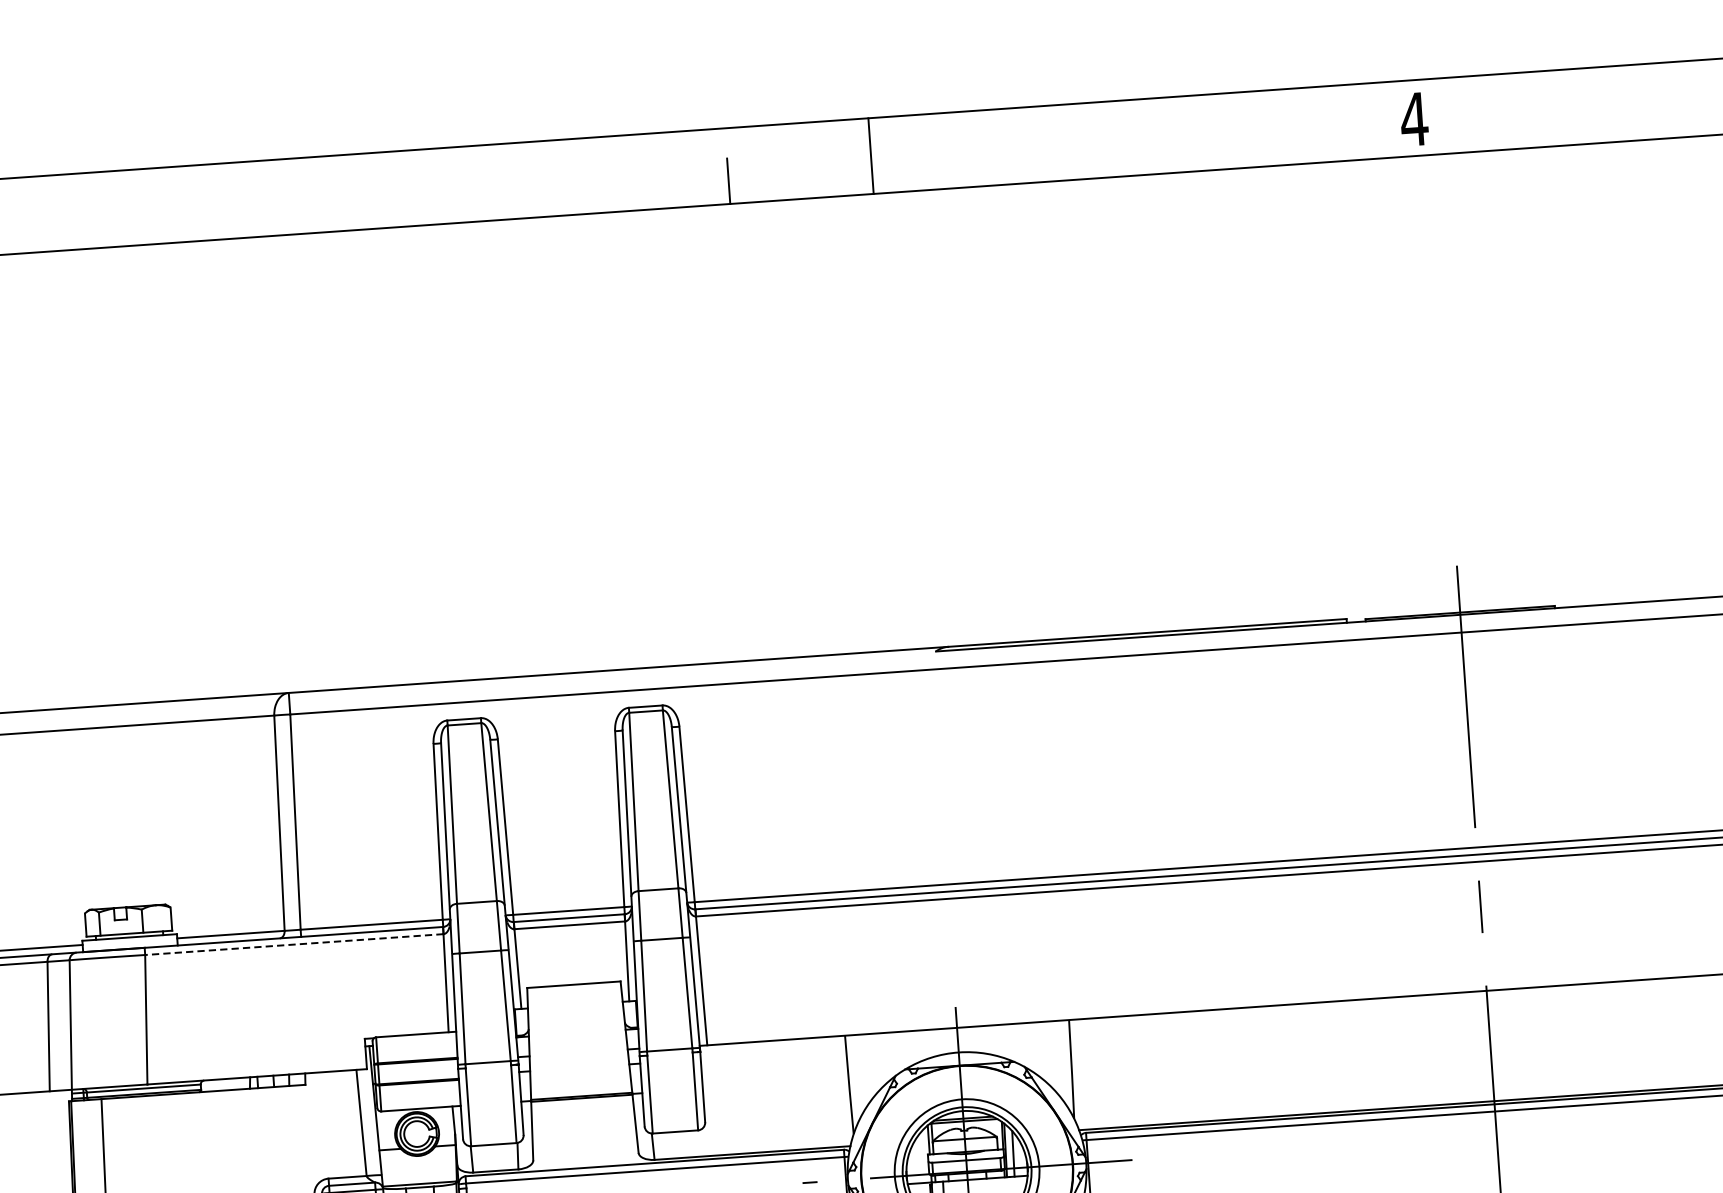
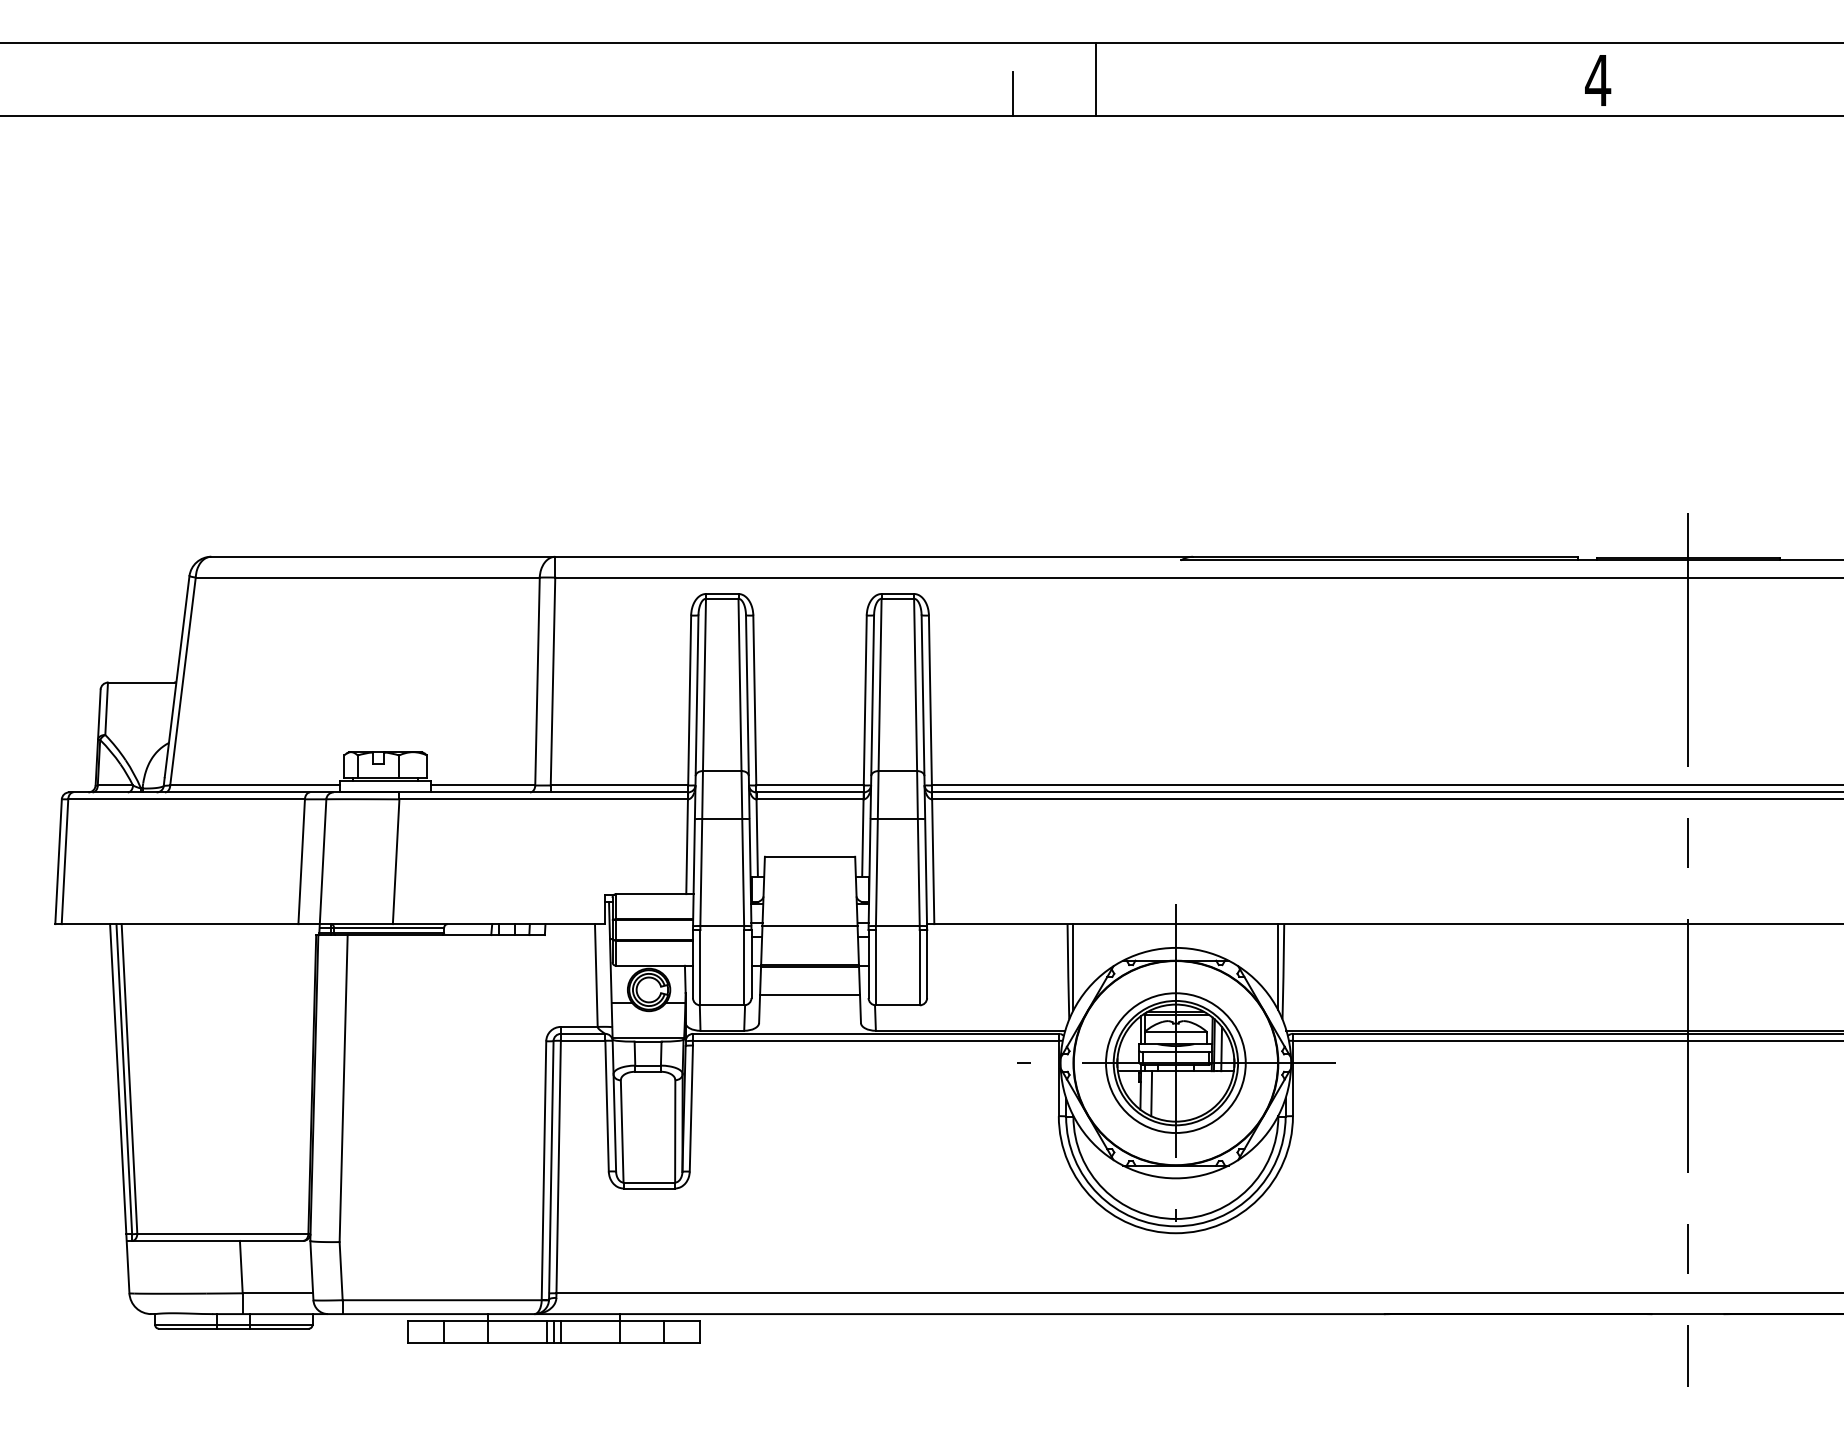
text: (1414, 119) -> (1598, 80), moved
line: (870, 155) -> (1095, 78), moved
line: (294, 944) -> (543, 799), dashed -> solid
line: (578, 1056) -> (809, 926), added
line: (1066, 1065) -> (1278, 967), added
line: (854, 1080) -> (1073, 967), added
line: (584, 1127) -> (810, 994), added

